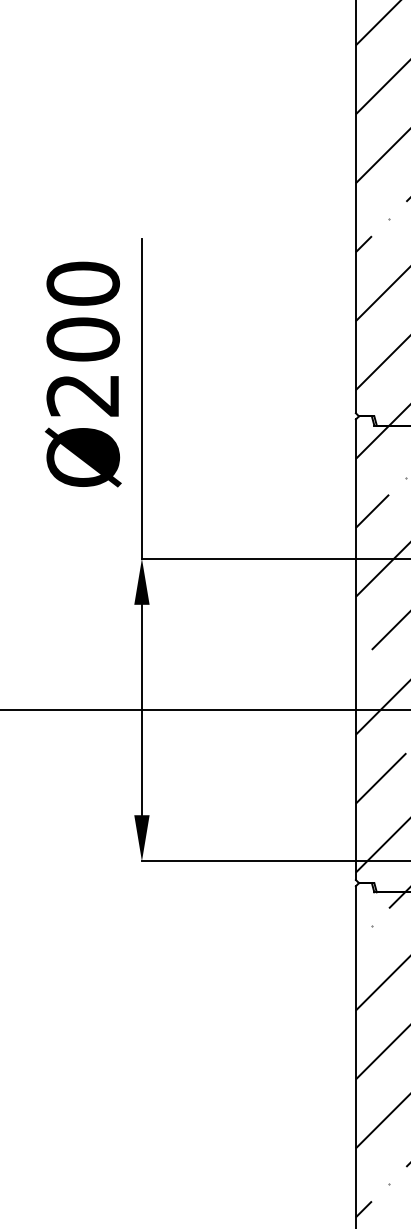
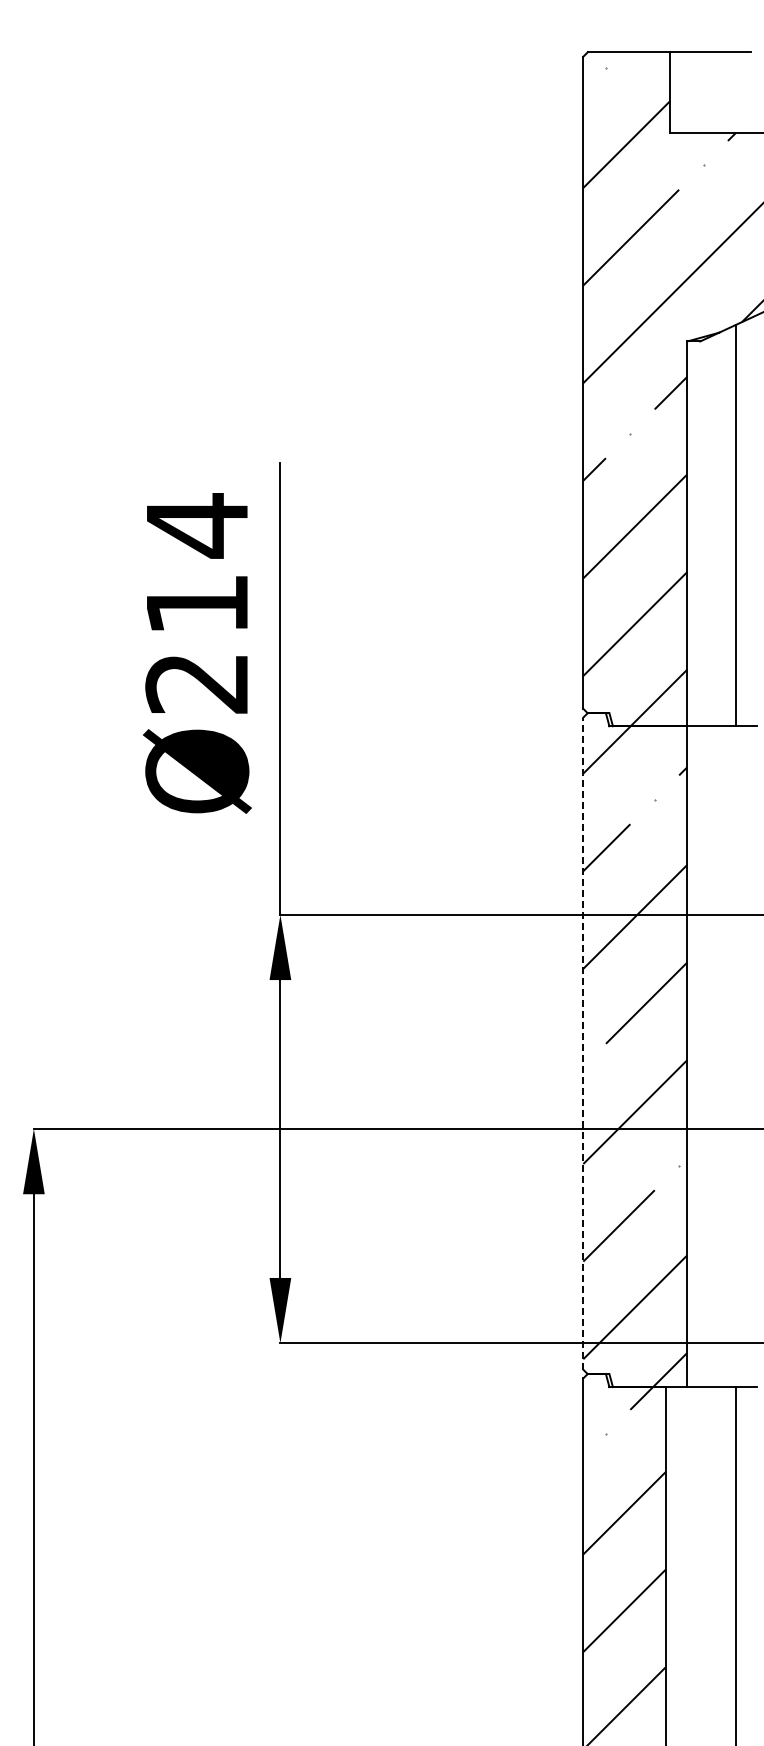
text: (83, 311) -> (197, 564), Ø200 -> Ø214
line: (356, 649) -> (583, 1043), solid -> dashed

